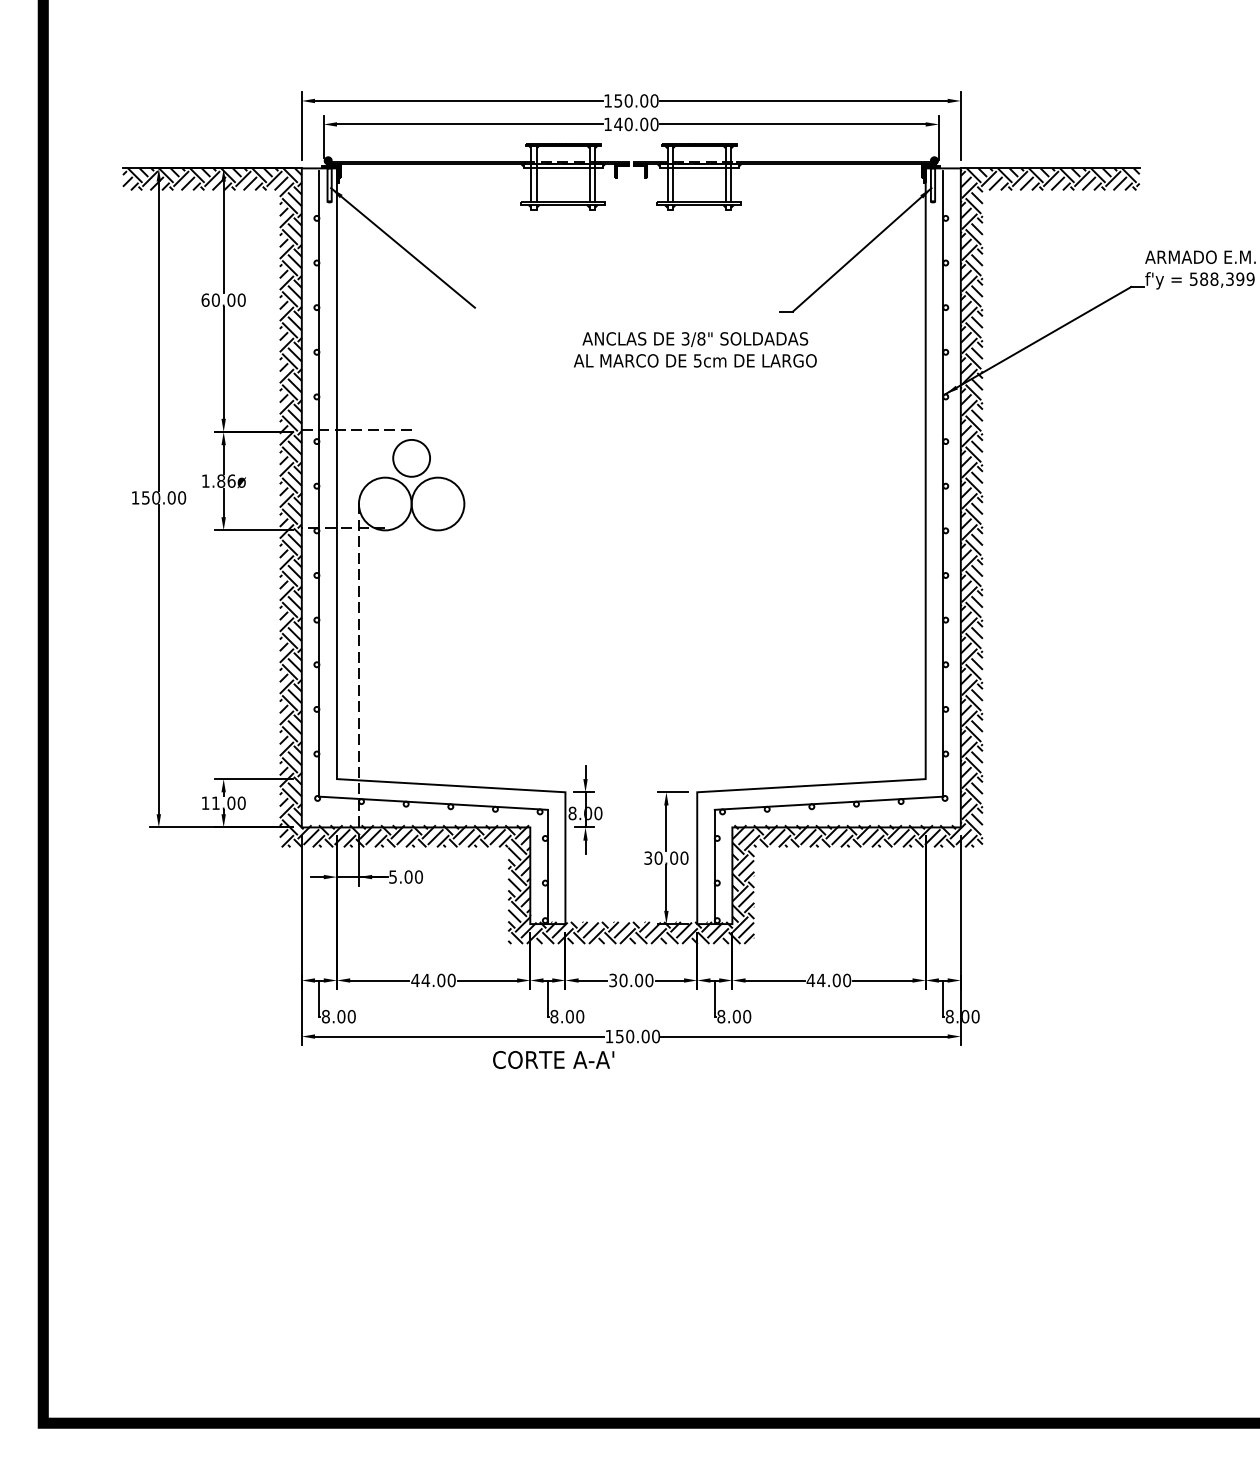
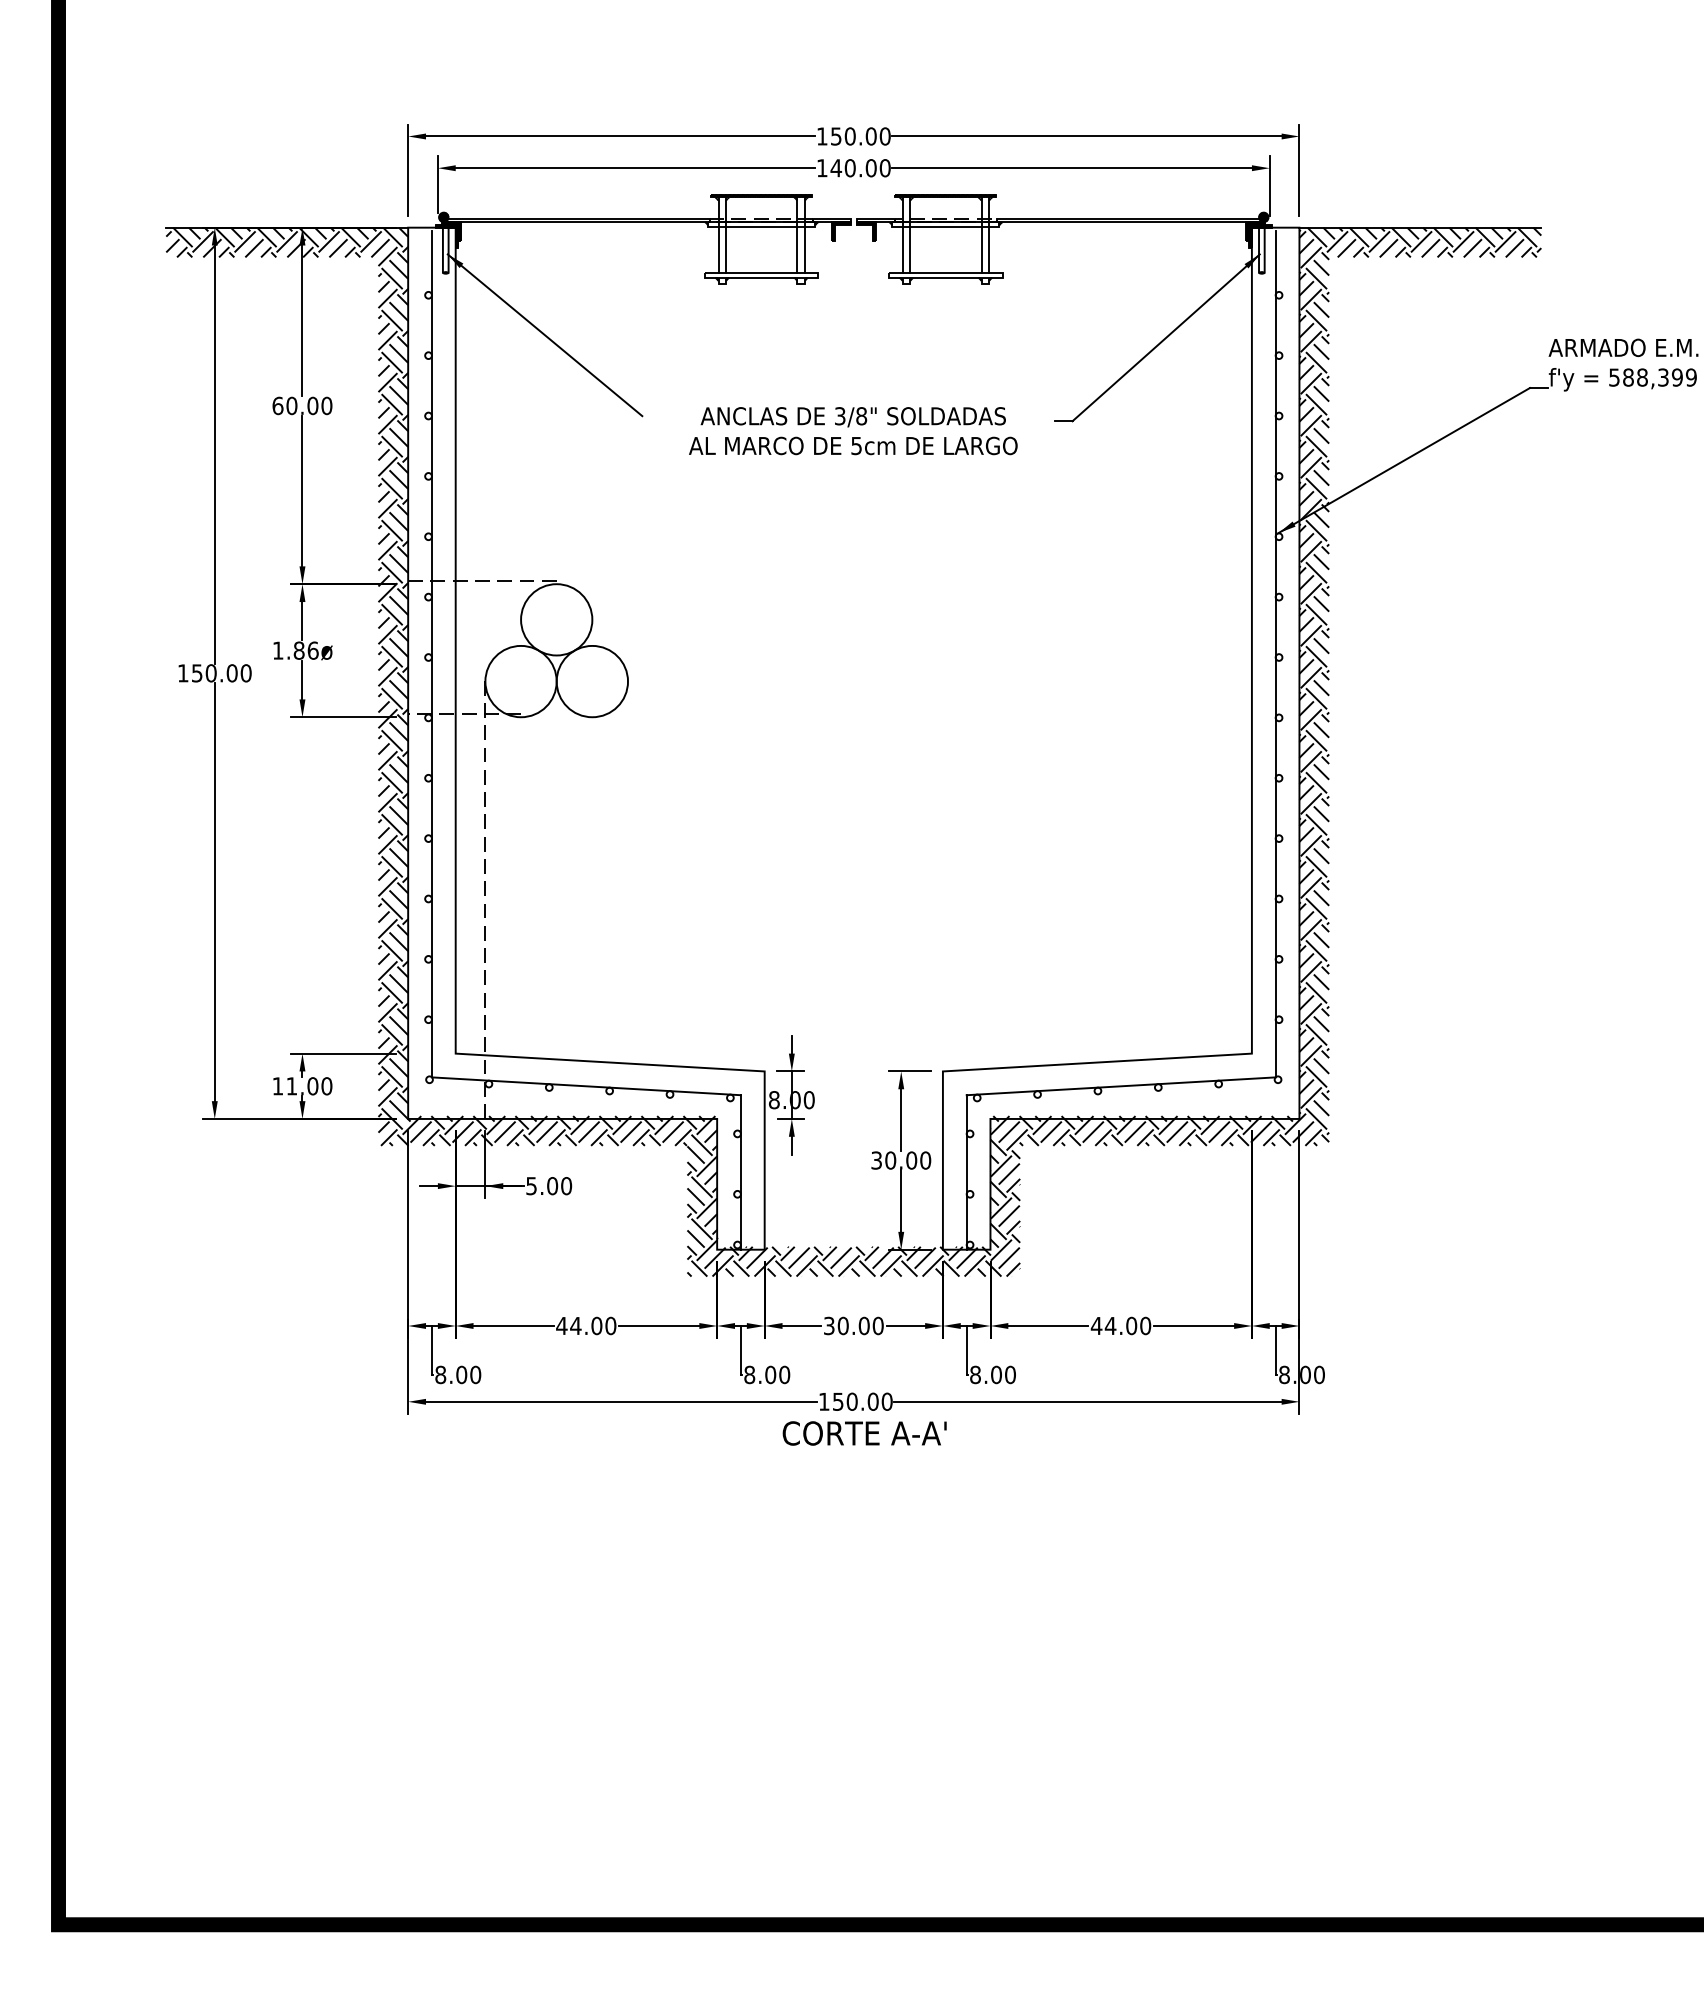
text: (695, 350) -> (853, 431), moved
circle: (411, 458) -> (556, 619), size x1.43
text: (553, 1059) -> (864, 1433), moved

